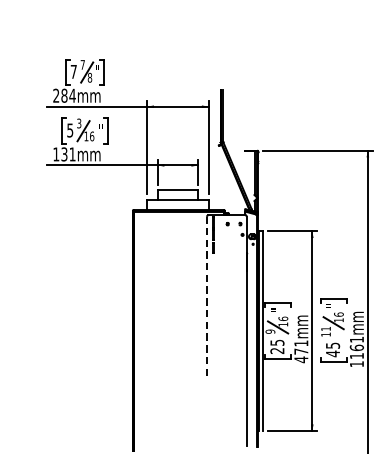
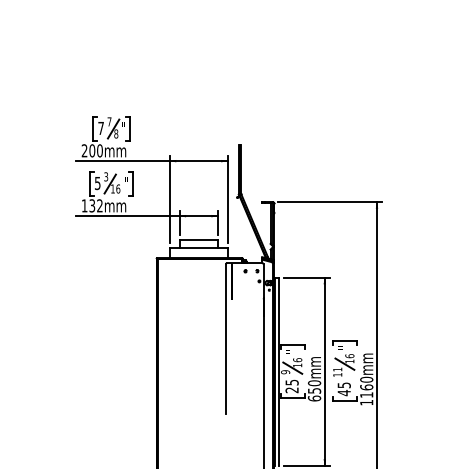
text: (68, 95) -> (96, 150), 284mm -> 200mm
text: (72, 154) -> (99, 205), 131mm -> 132mm
line: (206, 296) -> (225, 339), dashed -> solid
text: (356, 339) -> (366, 379), 1161mm -> 1160mm
text: (301, 351) -> (314, 390), 471mm -> 650mm

